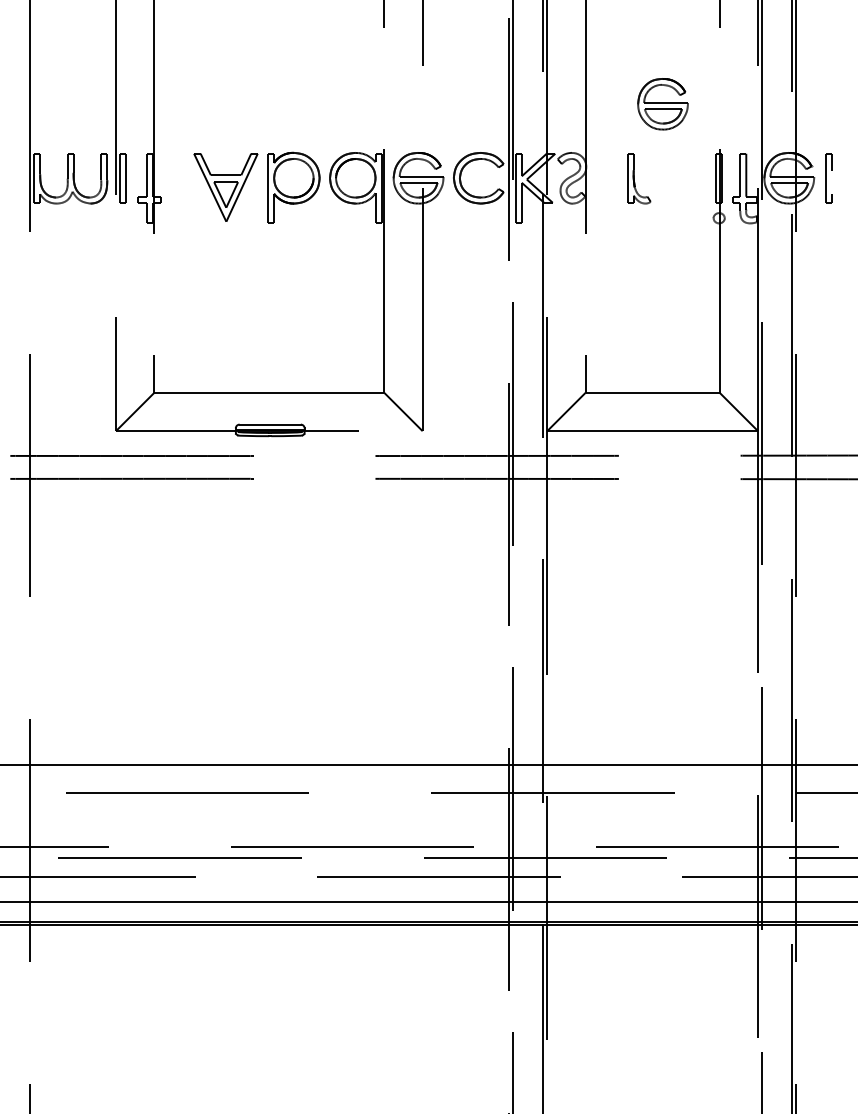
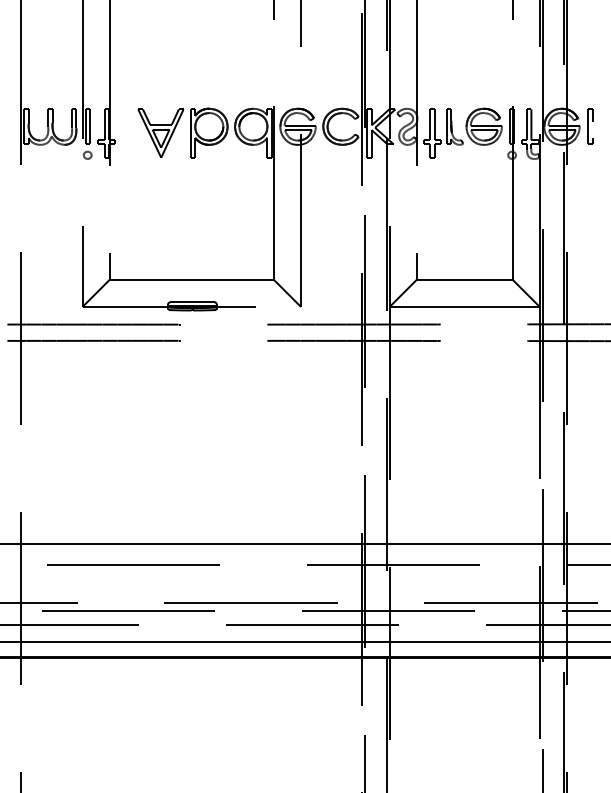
part: (662, 104) -> (483, 127), moved
part: (607, 188) -> (432, 134), added
part: (122, 218) -> (87, 155), added

